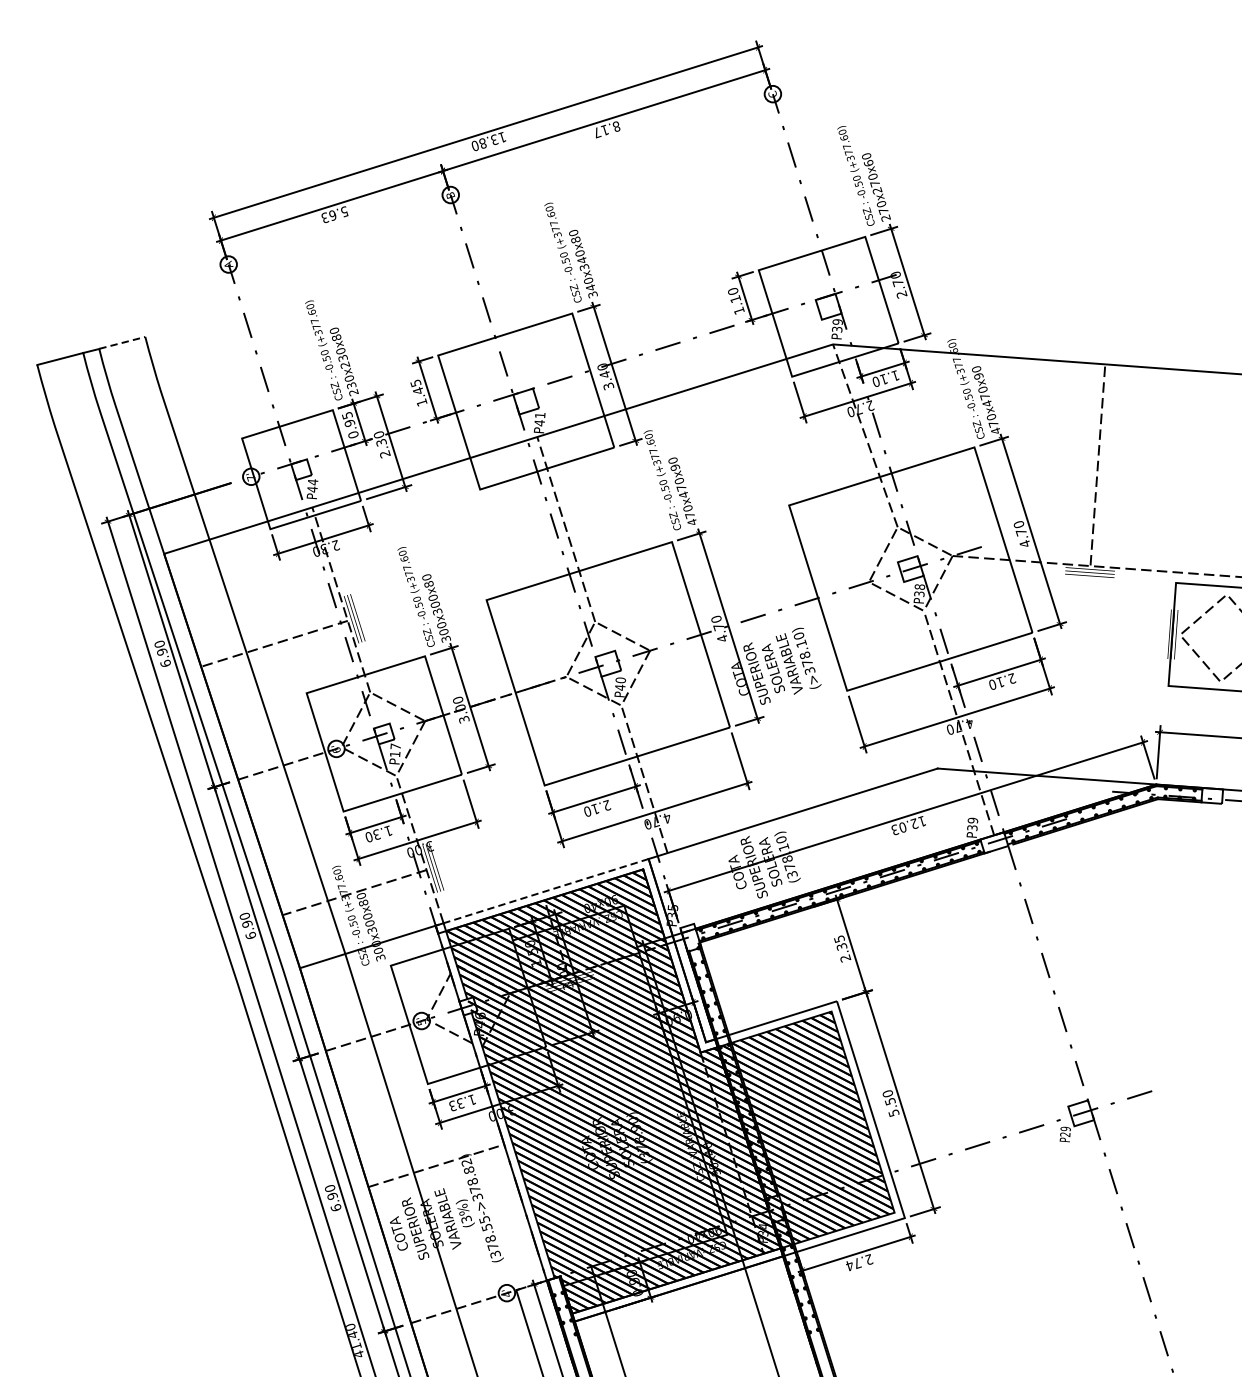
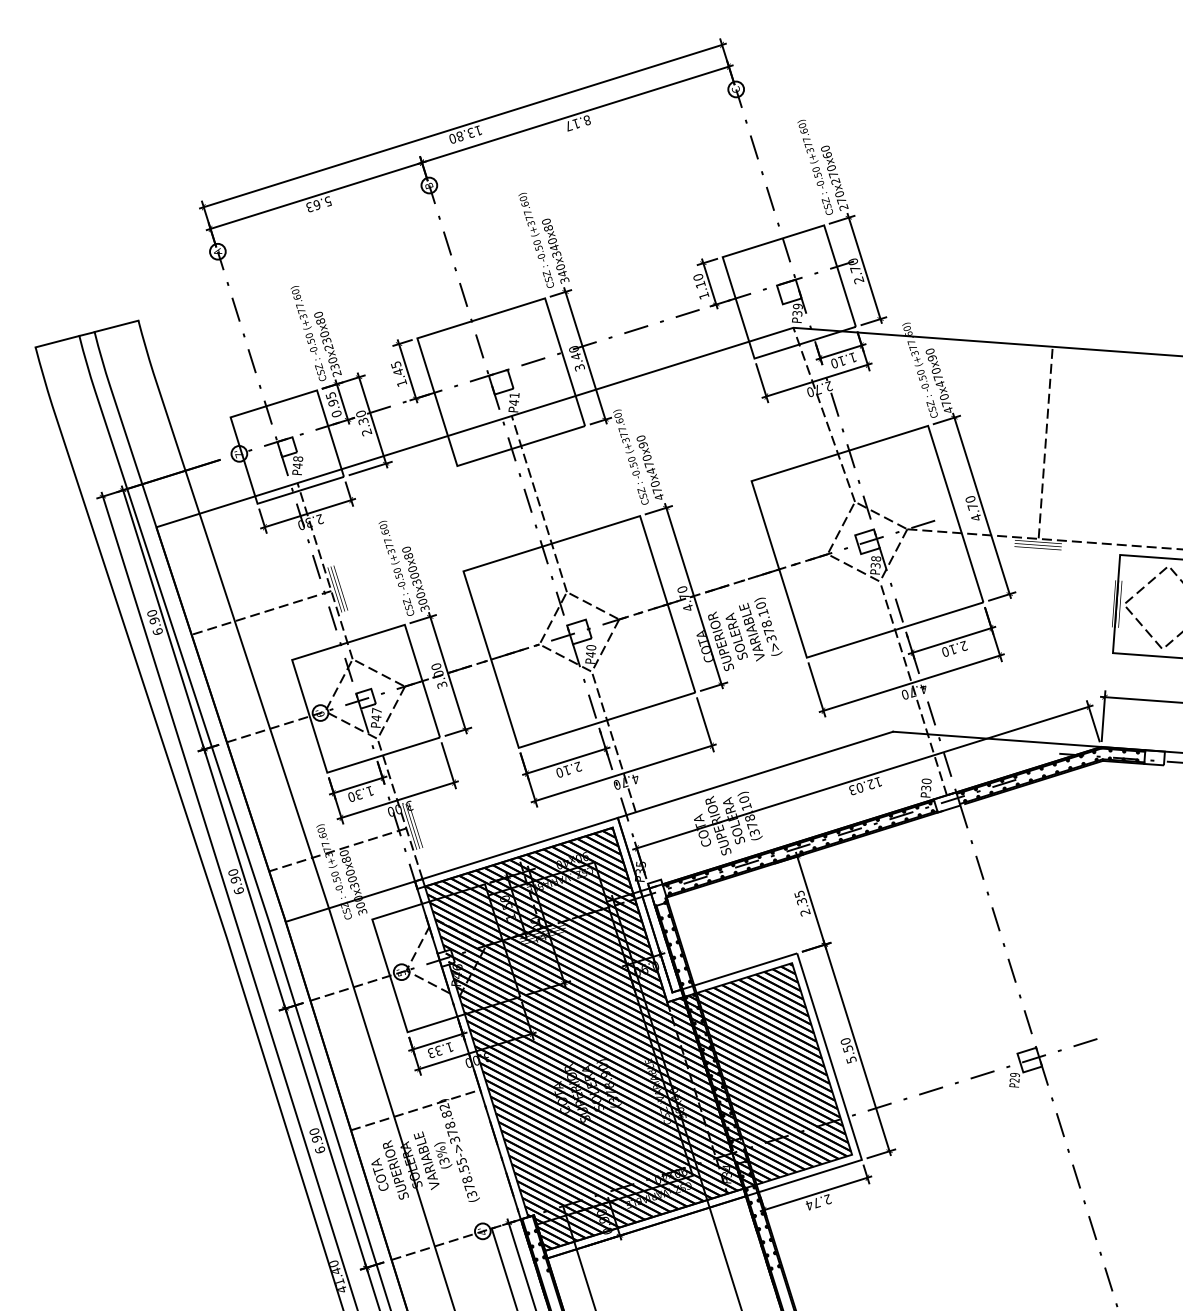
line: (122, 343) -> (116, 326), dashed -> solid
text: (313, 481) -> (298, 458), P44 -> P48
line: (759, 616) -> (723, 586), added
text: (395, 754) -> (376, 718), P17 -> P47
text: (972, 820) -> (926, 781), P39 -> P30
line: (541, 892) -> (515, 849), dashed -> solid

